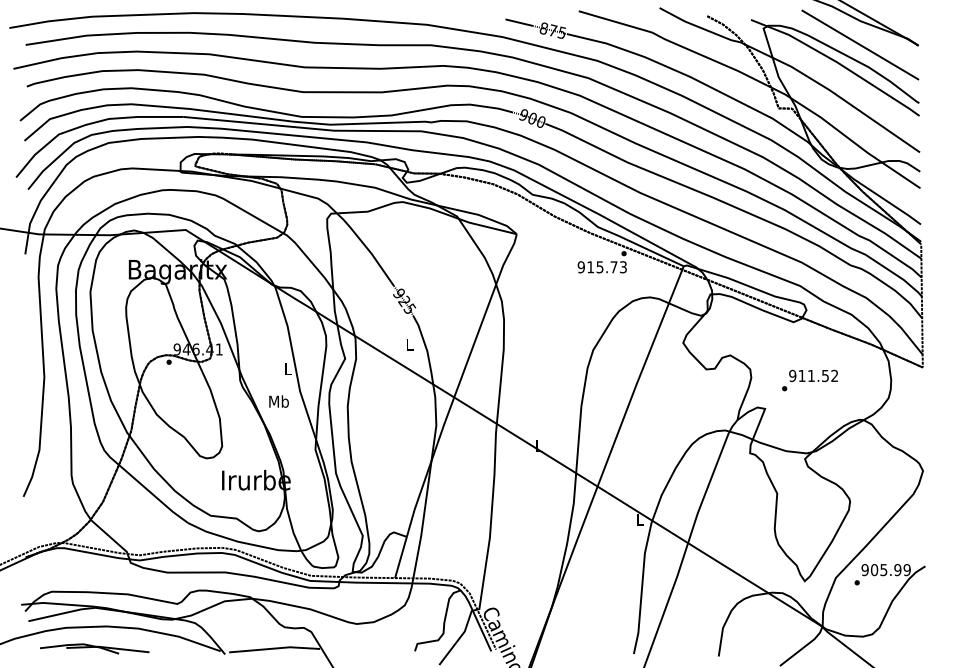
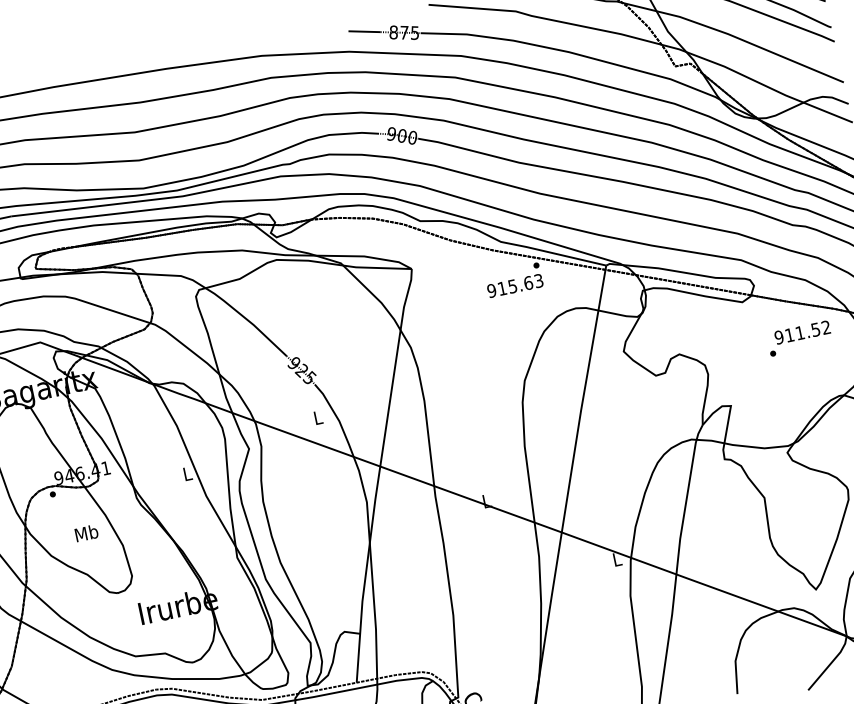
text: (613, 267) -> (527, 283), 915.73 -> 915.63
text: (809, 380) -> (799, 338), moved
text: (278, 401) -> (86, 533), moved

